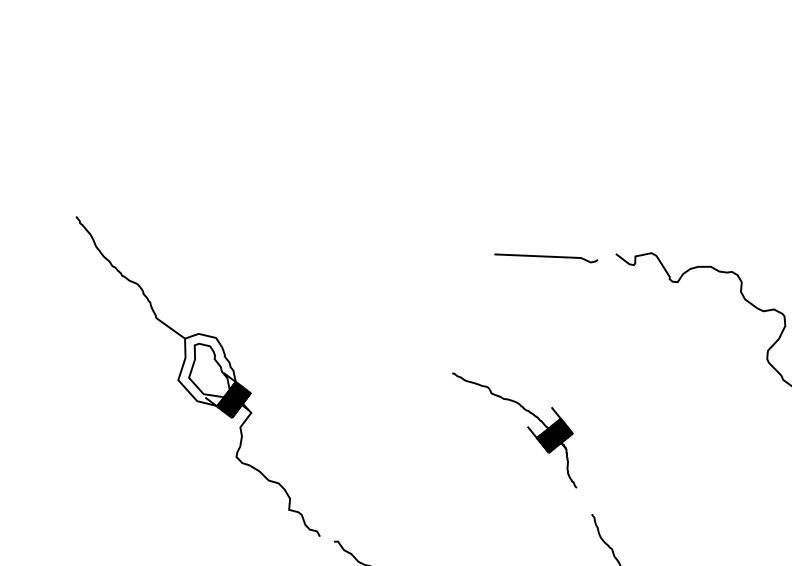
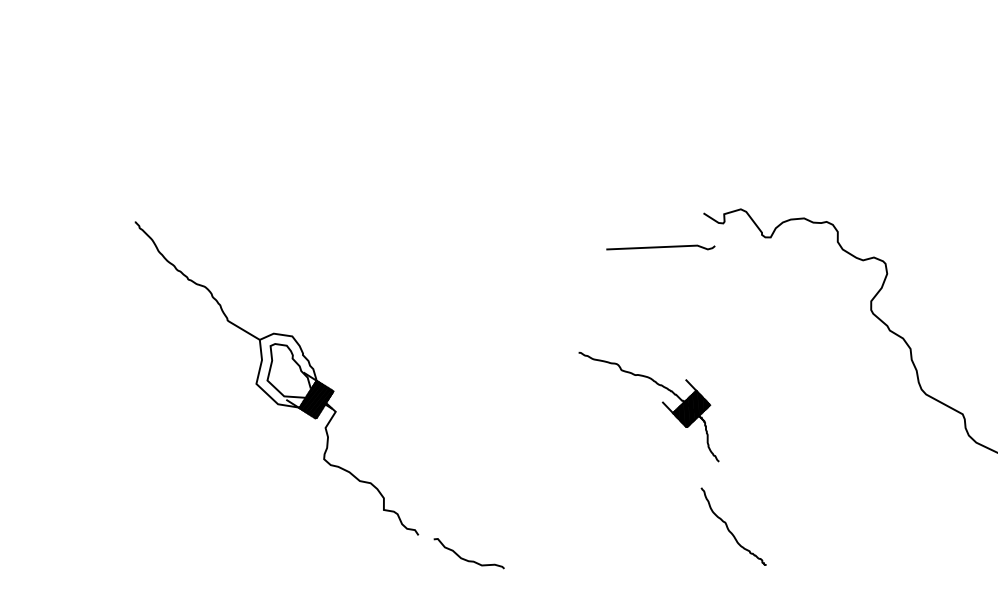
line: (545, 256) -> (660, 247), moved
part: (526, 427) -> (661, 402), moved

